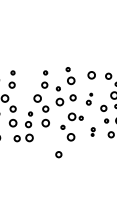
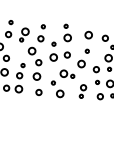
part: (27, 83) -> (24, 34), added
part: (89, 99) -> (83, 58), size x1.67
part: (92, 131) -> (82, 90), size x1.67
circle: (58, 154) -> (38, 92), moved

